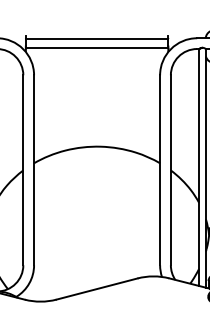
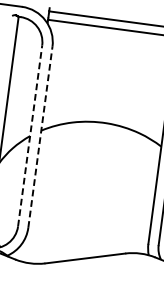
line: (23, 170) -> (30, 136), solid -> dashed
line: (34, 170) -> (40, 137), solid -> dashed

